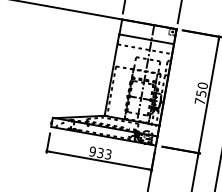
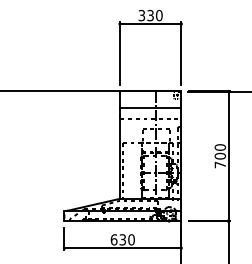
text: (200, 92) -> (219, 155), 750 -> 700
text: (100, 152) -> (122, 239), 933 -> 630

